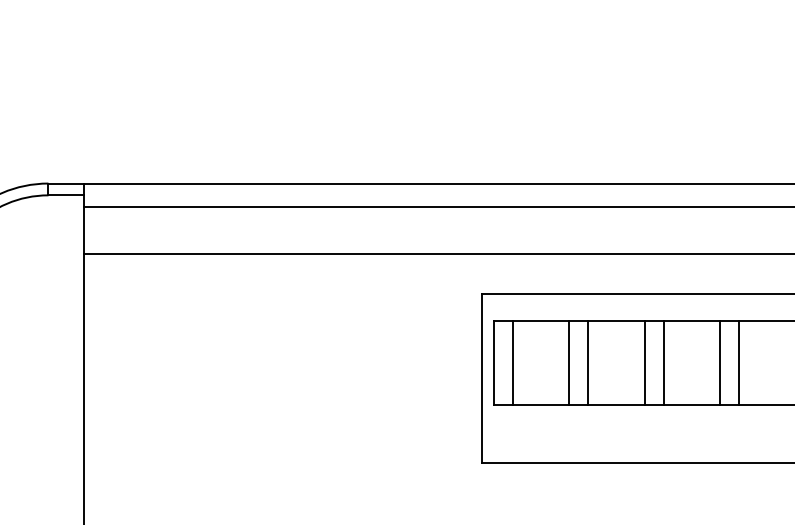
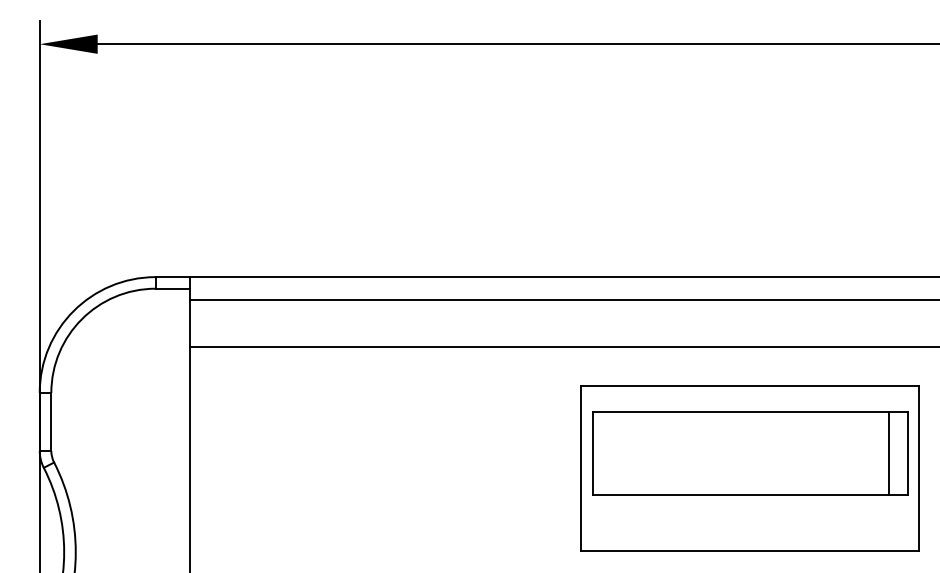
line: (512, 362) -> (611, 452), removed
line: (568, 362) -> (666, 452), removed
line: (588, 362) -> (685, 452), removed
line: (645, 362) -> (741, 452), removed
line: (663, 362) -> (759, 452), removed
line: (720, 362) -> (815, 452), removed
line: (738, 362) -> (833, 452), removed

